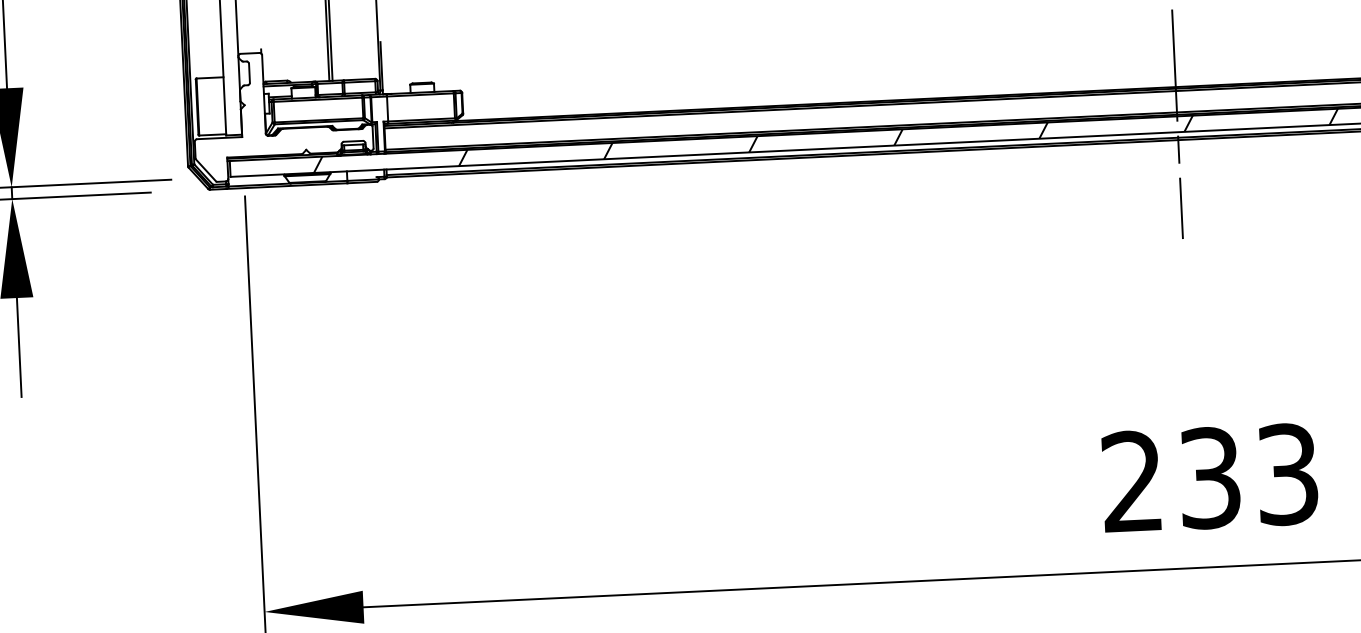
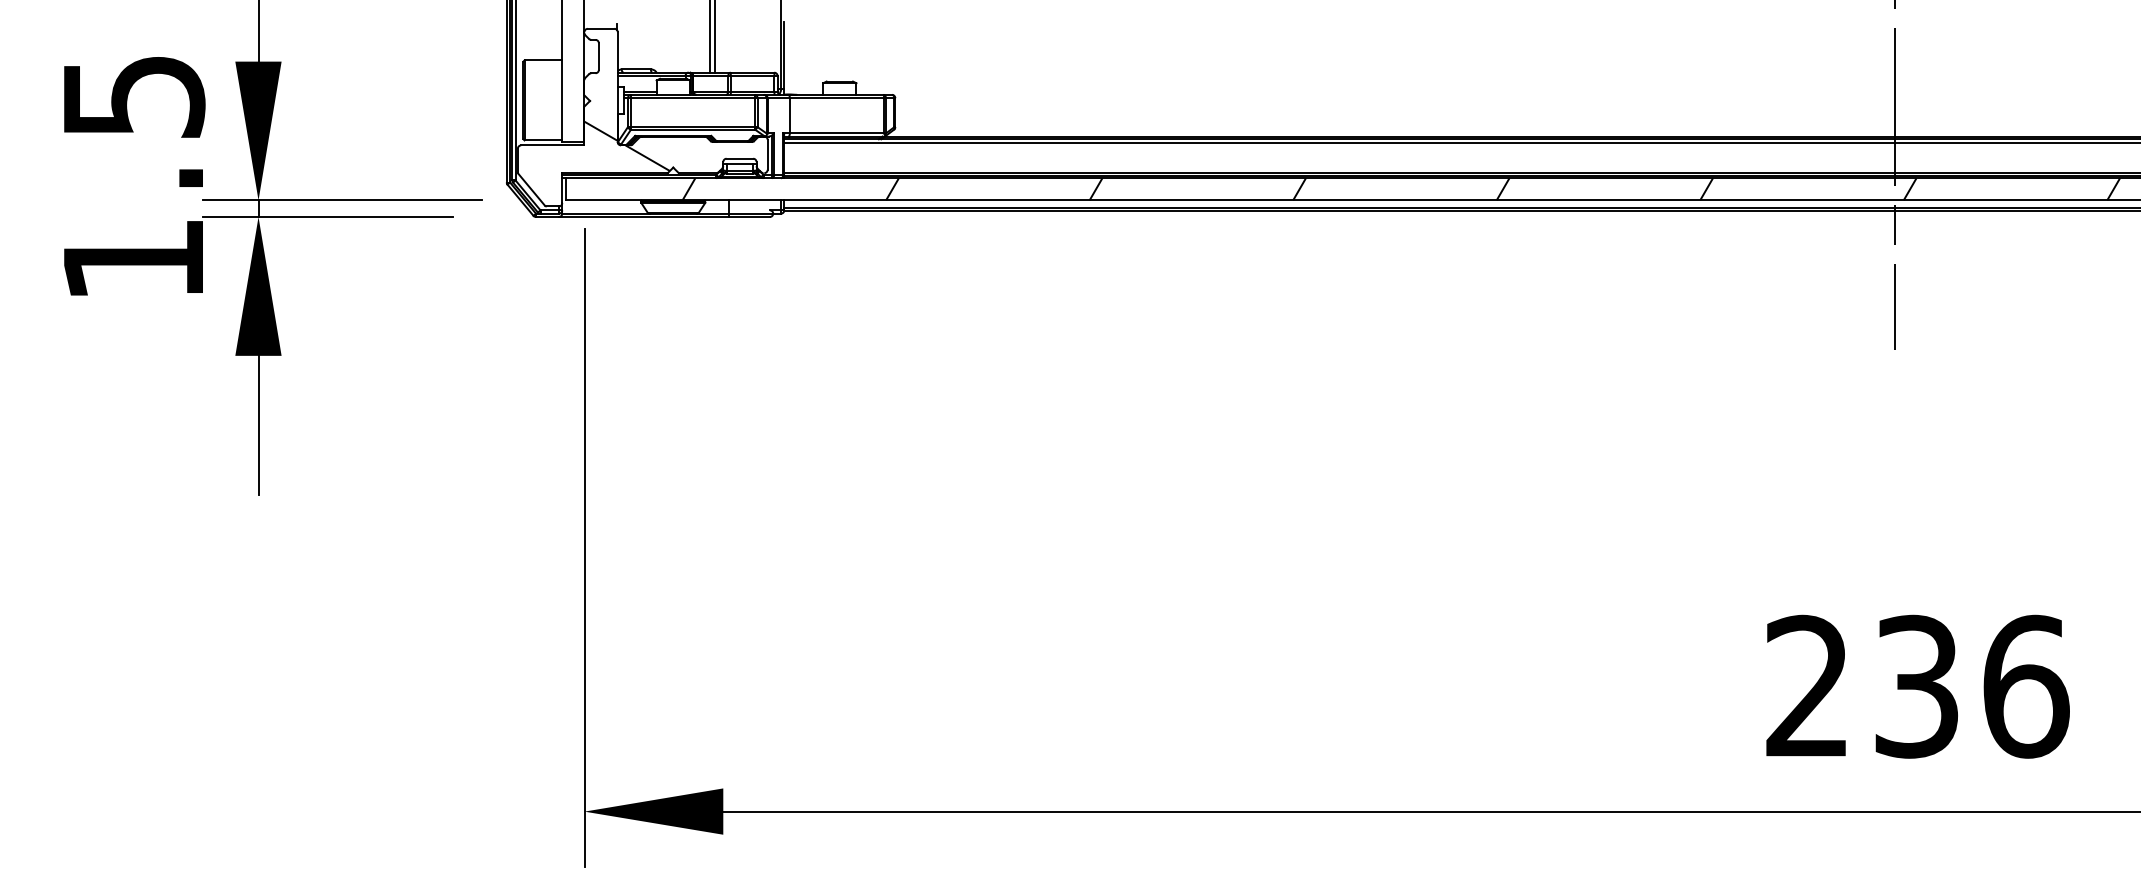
hatch: (272, 136) -> (626, 146), added
text: (1288, 474) -> (2026, 686), 233 -> 236

